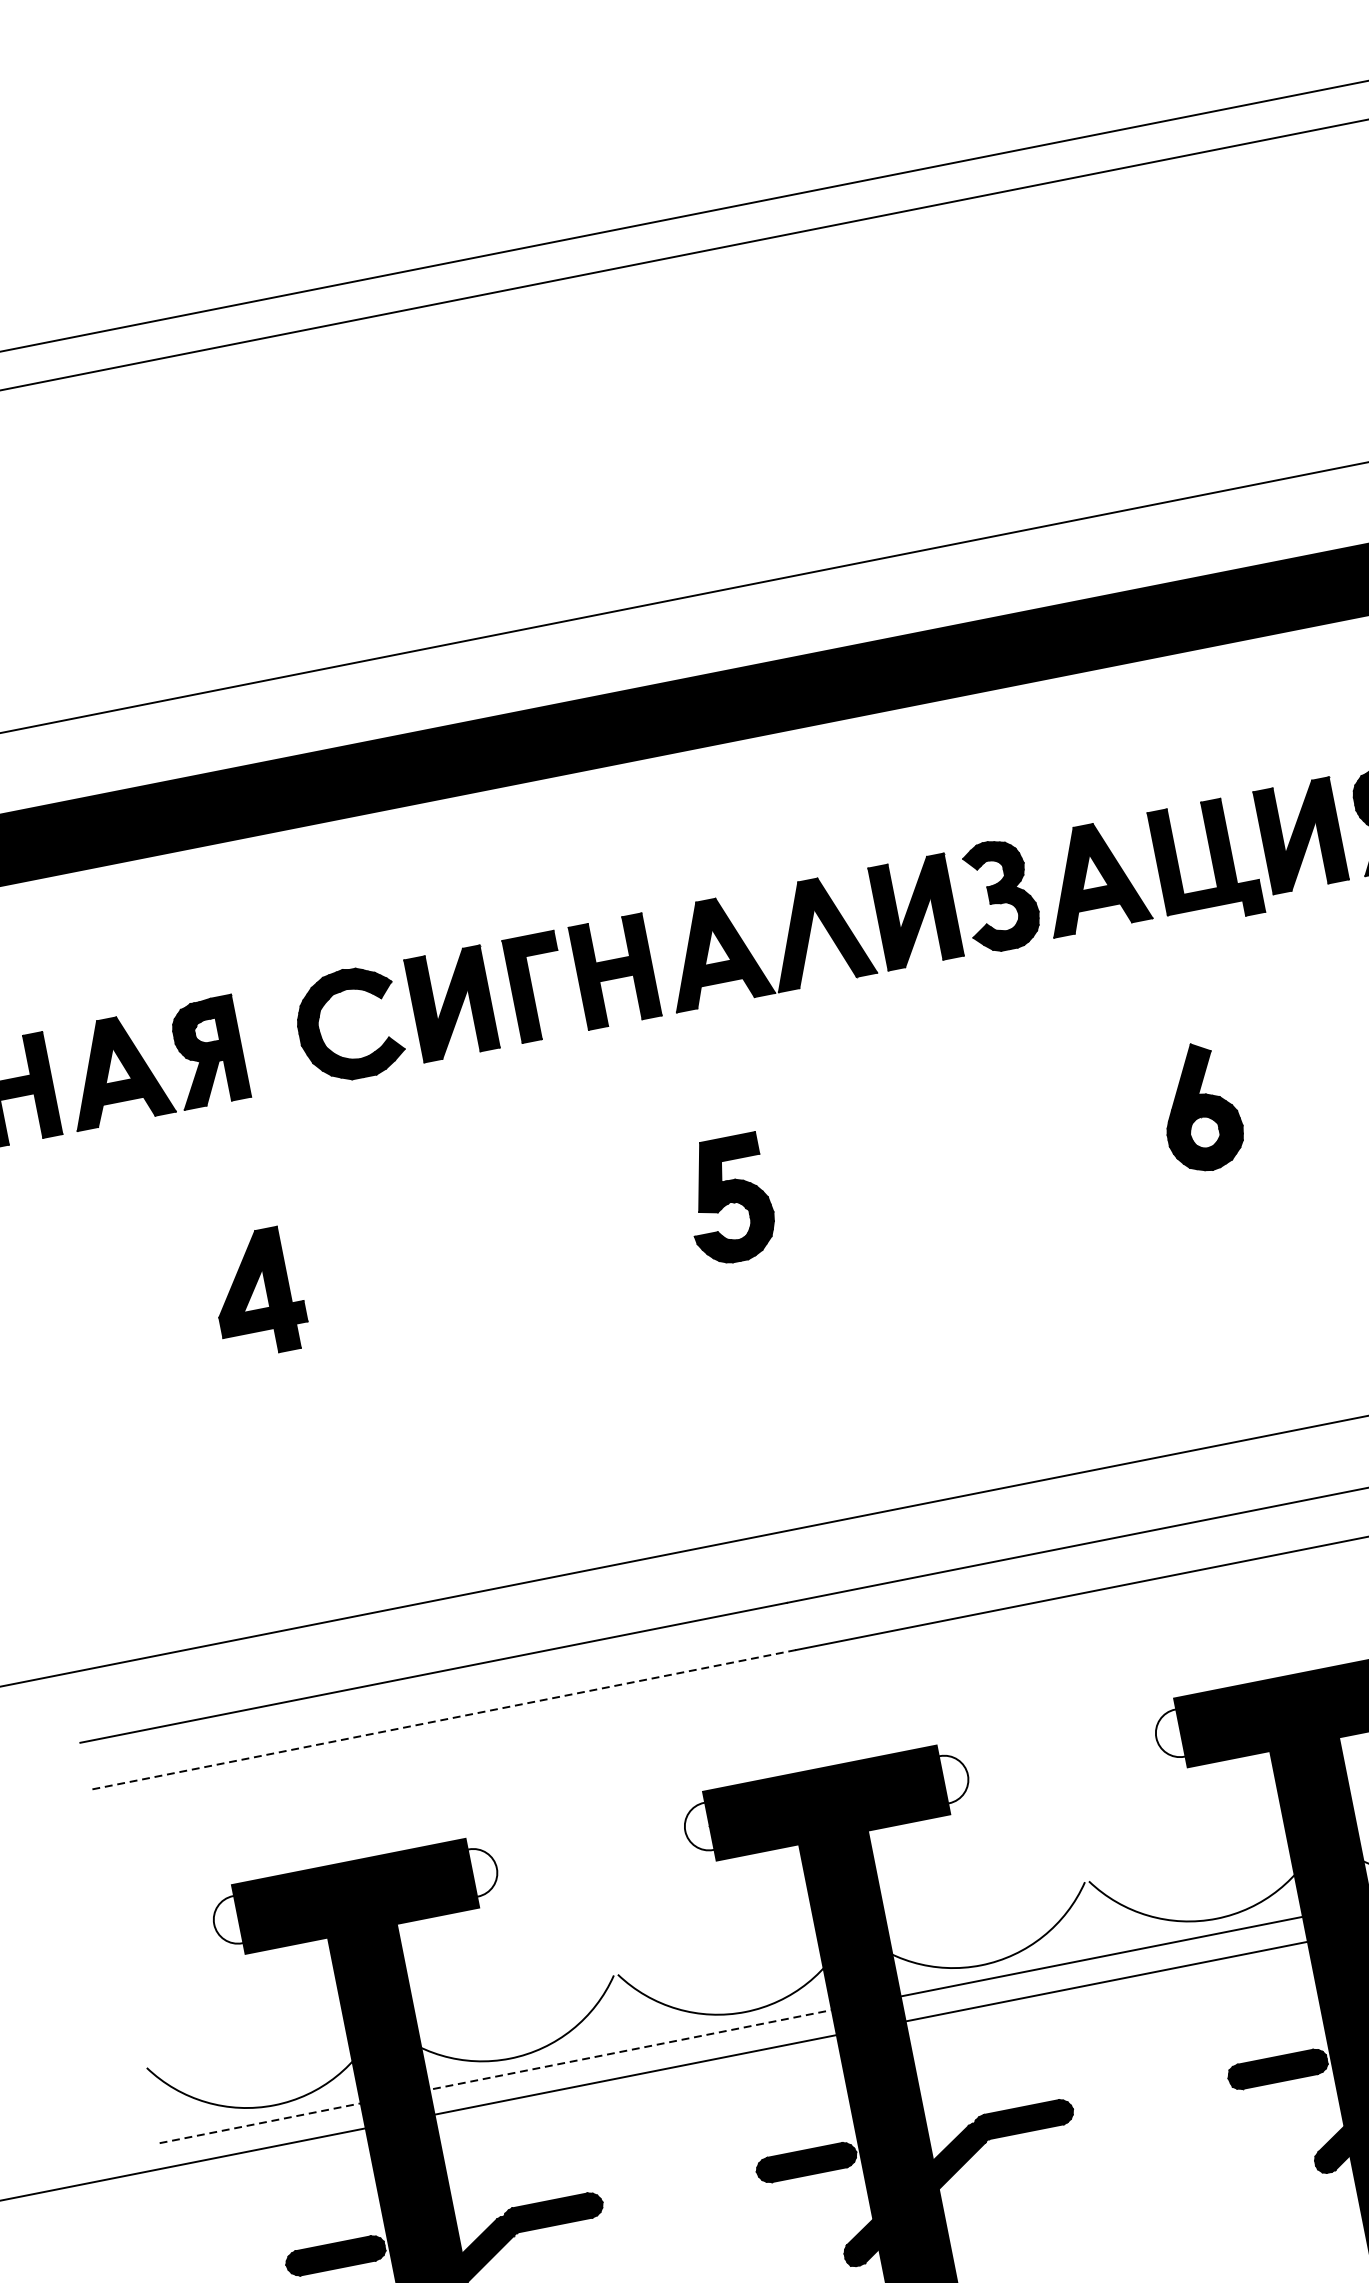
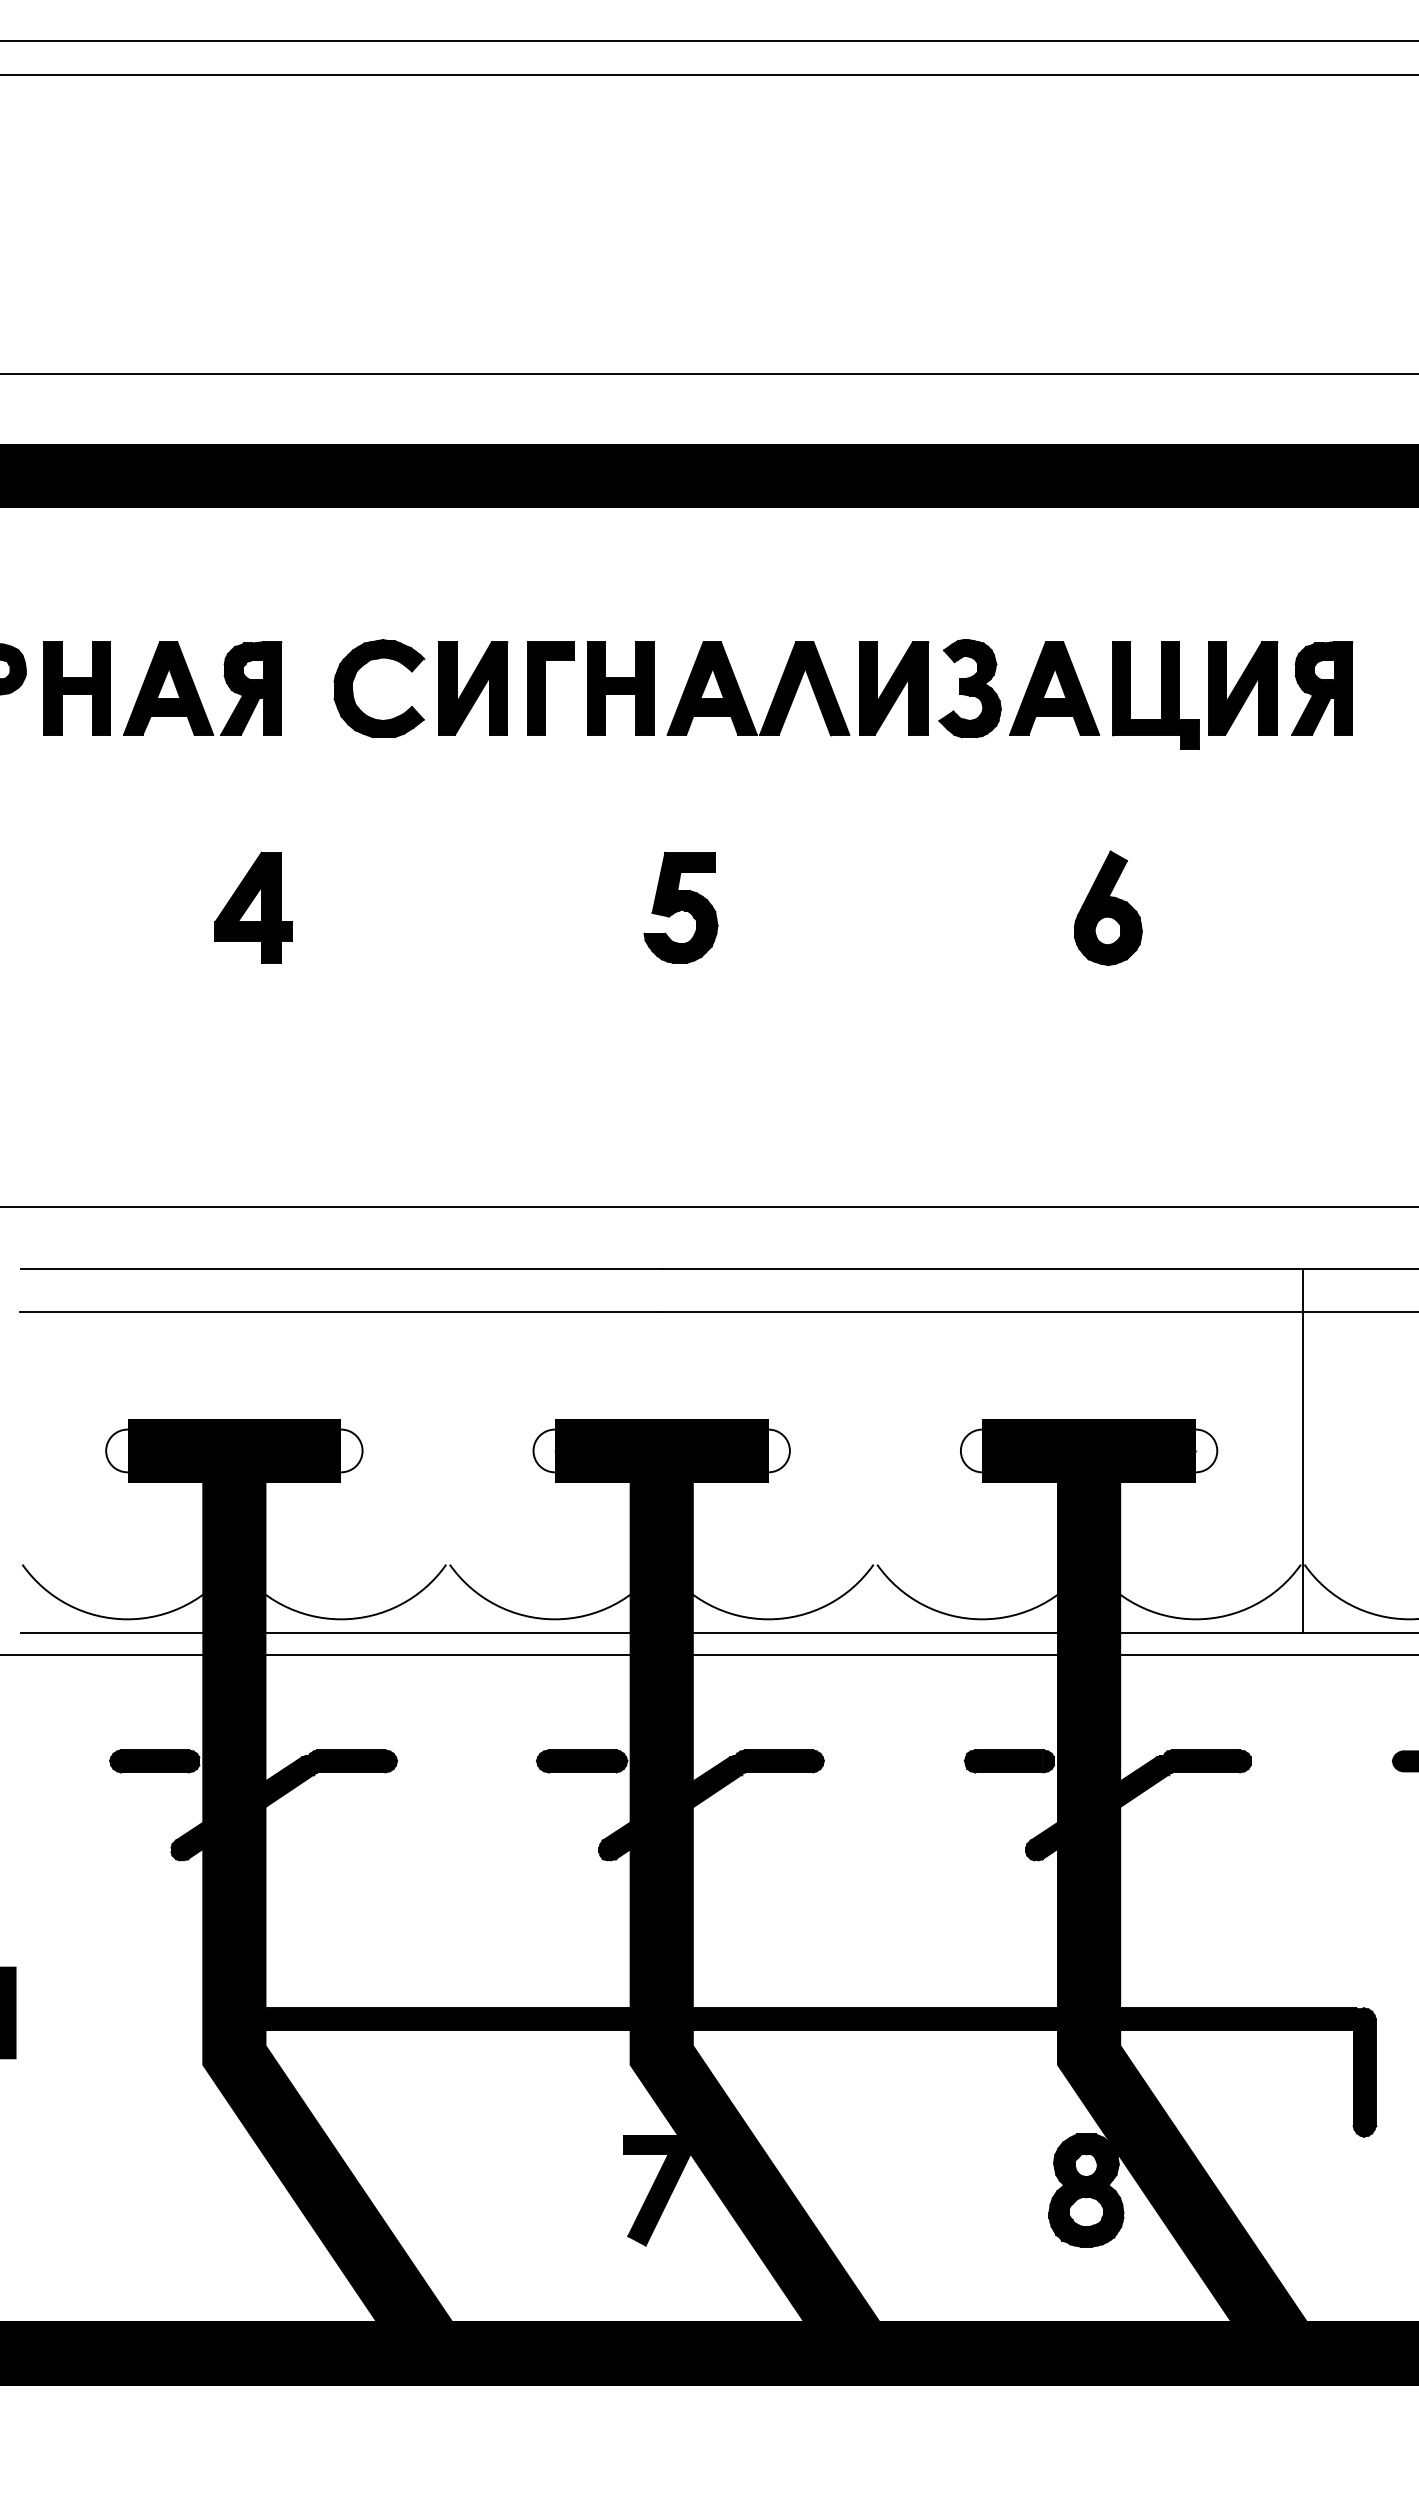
line: (442, 1720) -> (340, 1312), dashed -> solid
line: (513, 2073) -> (341, 1632), dashed -> solid

